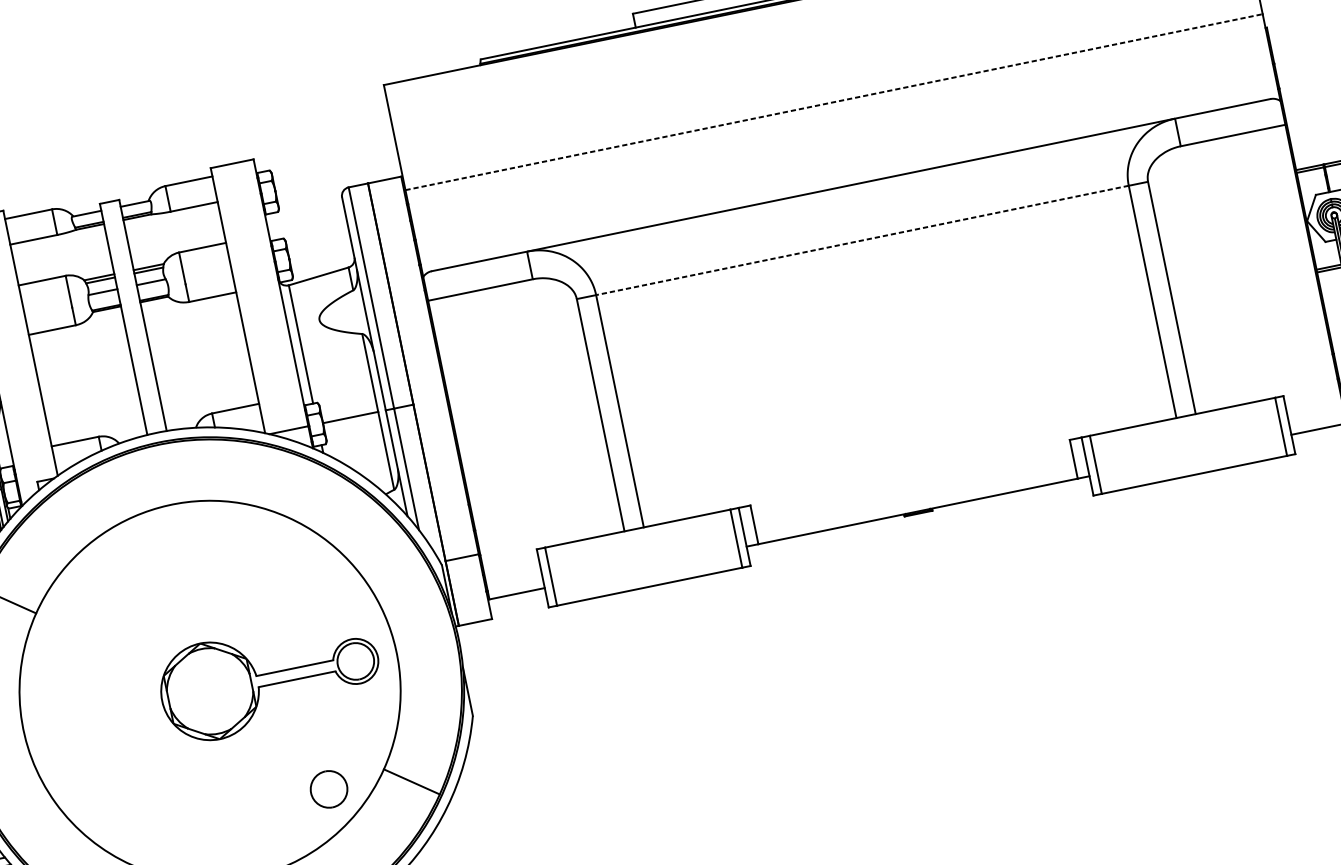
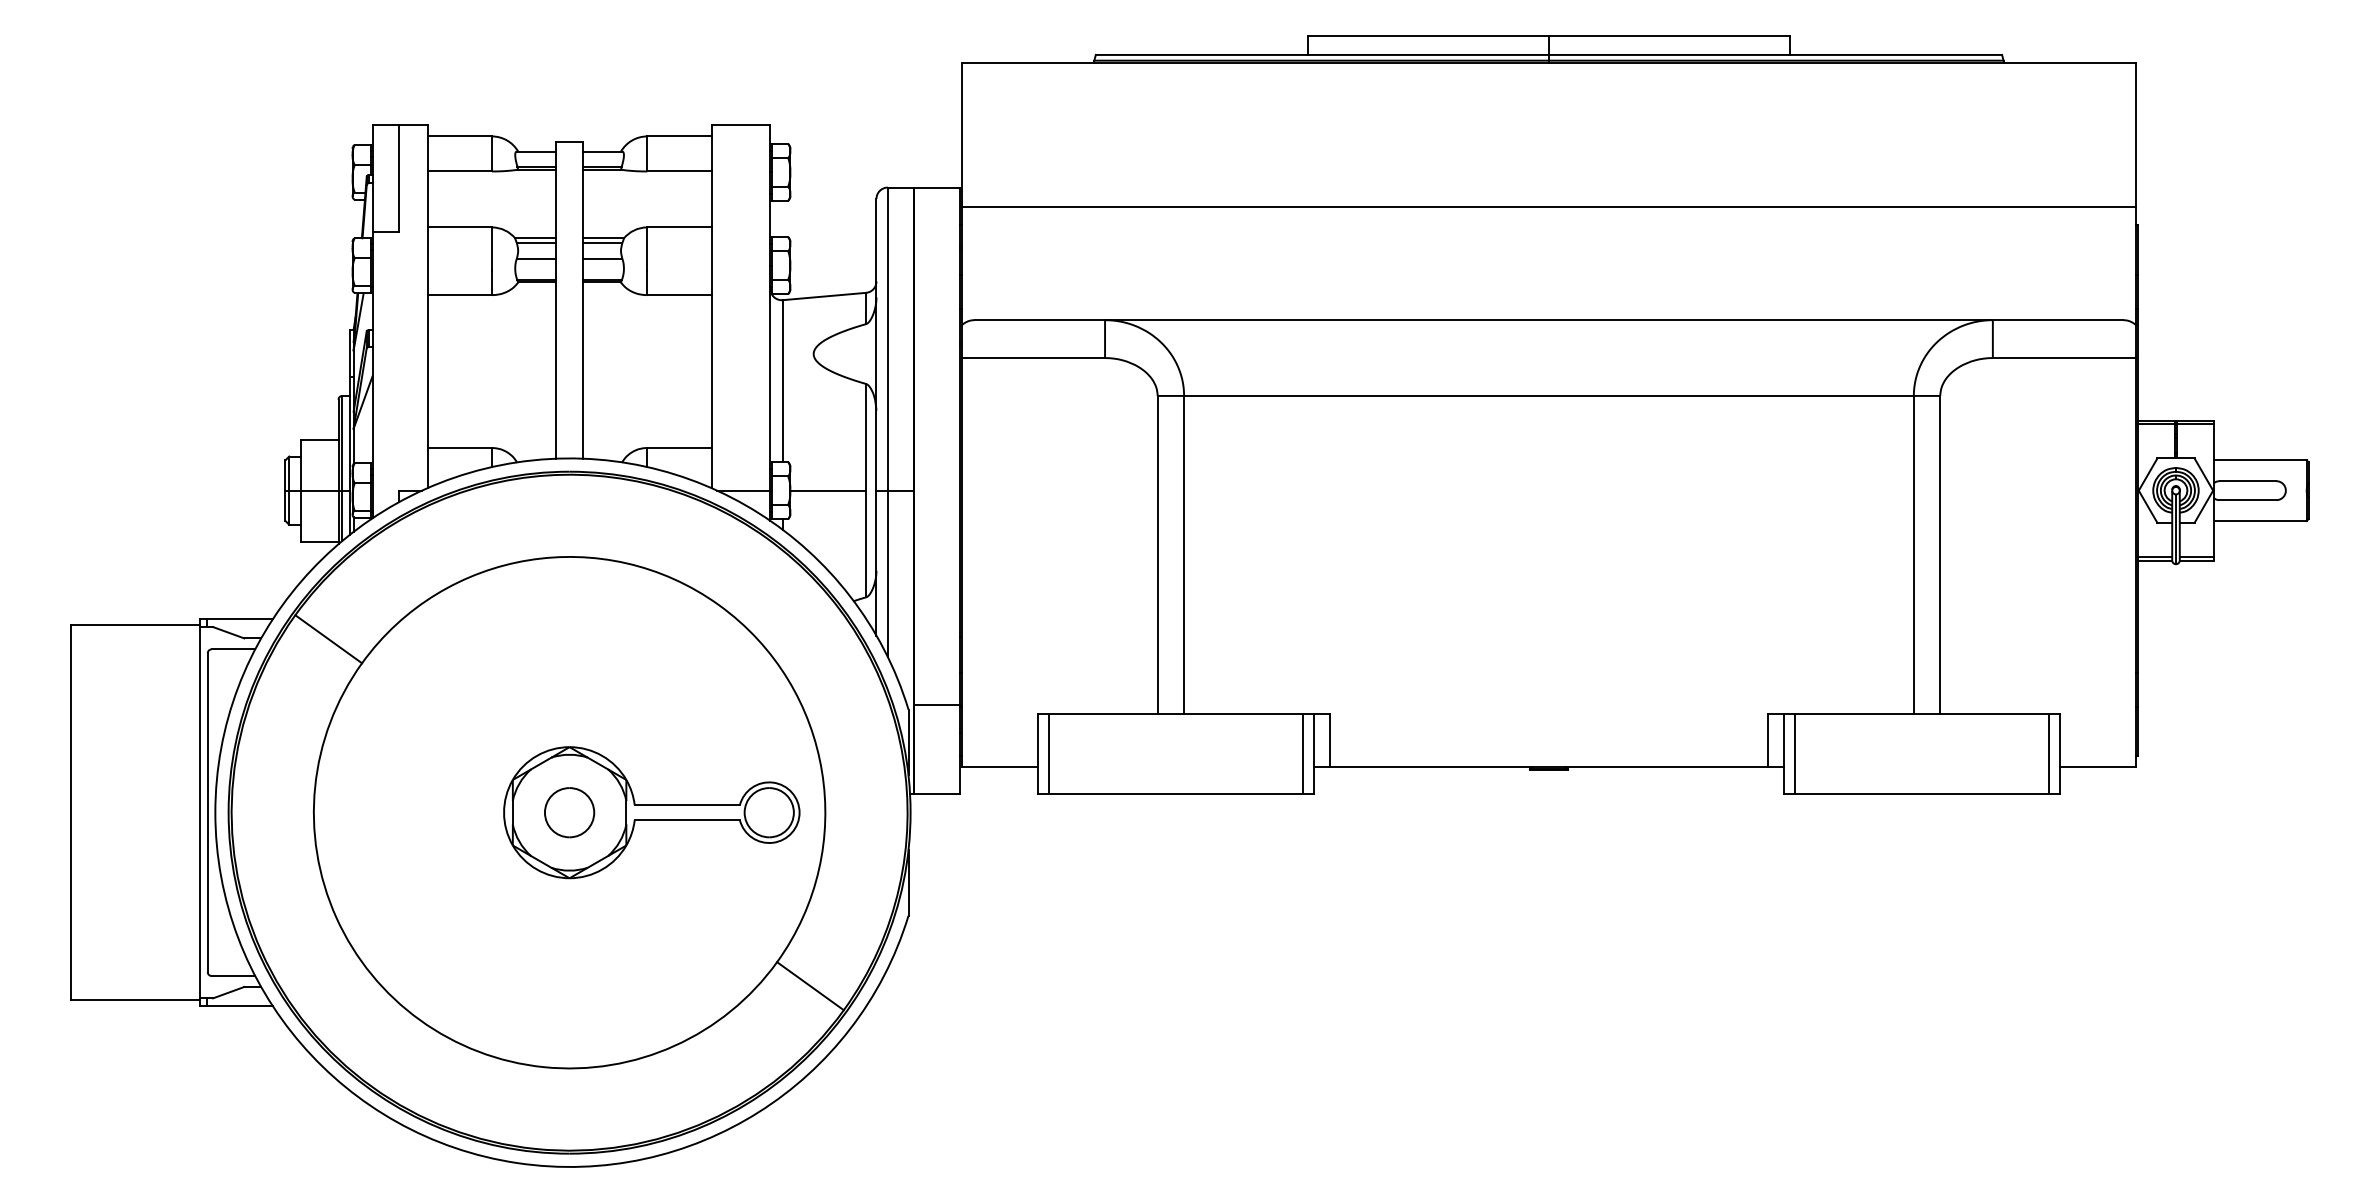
line: (834, 102) -> (1549, 206), dashed -> solid
line: (862, 240) -> (1548, 395), dashed -> solid
part: (328, 789) -> (569, 812), moved

